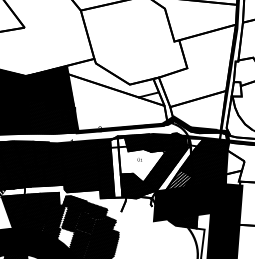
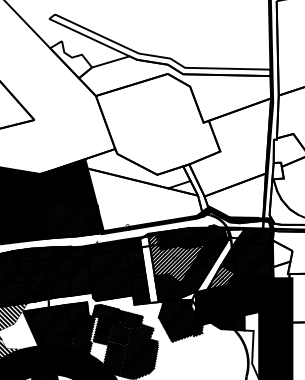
hatch: (140, 159) -> (175, 257), added
hatch: (141, 215) -> (181, 320), added

